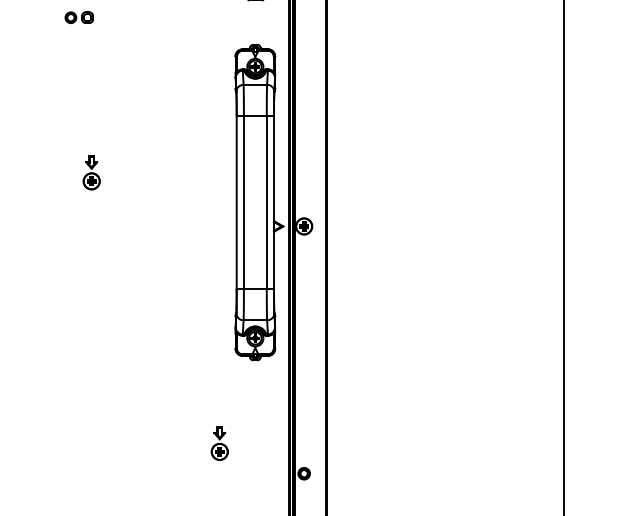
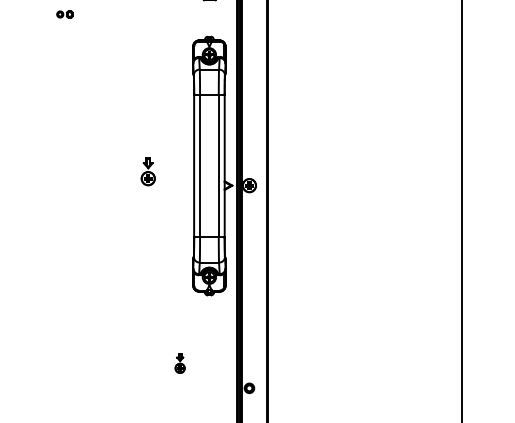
part: (78, 17) -> (64, 14), size x0.7
part: (90, 172) -> (147, 171), moved
part: (218, 443) -> (179, 363), size x0.7

